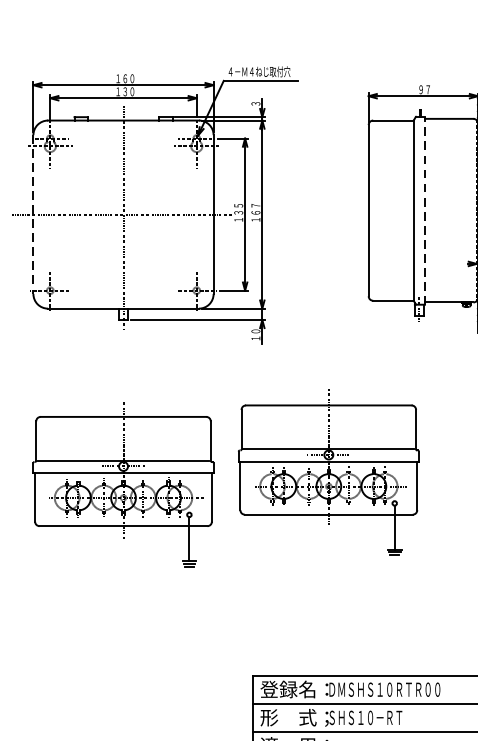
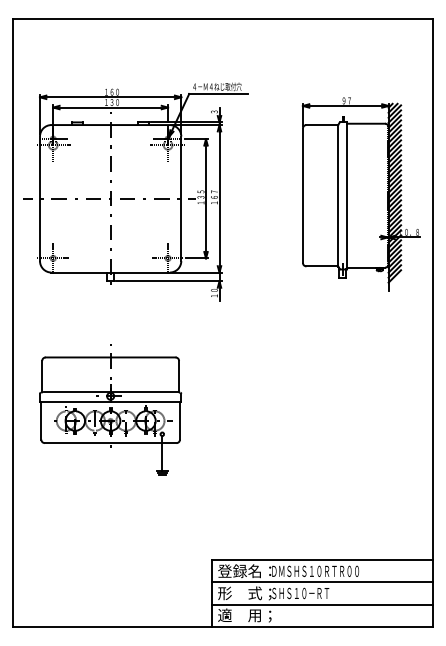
line: (425, 210) -> (347, 195), dashed -> solid
line: (32, 215) -> (39, 199), dashed -> solid
part: (328, 471) -> (271, 400), removed

